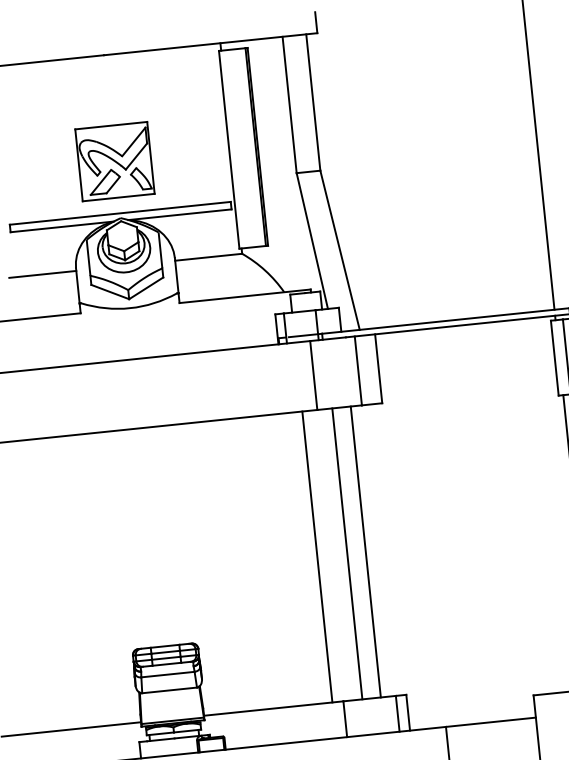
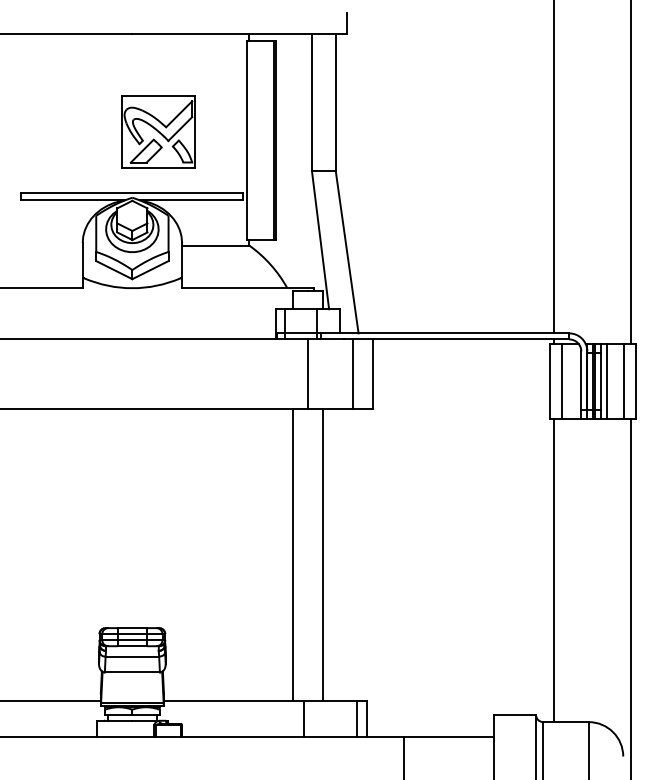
part: (115, 161) -> (158, 131), moved
line: (42, 274) -> (48, 245), removed
line: (365, 551) -> (341, 554), removed

